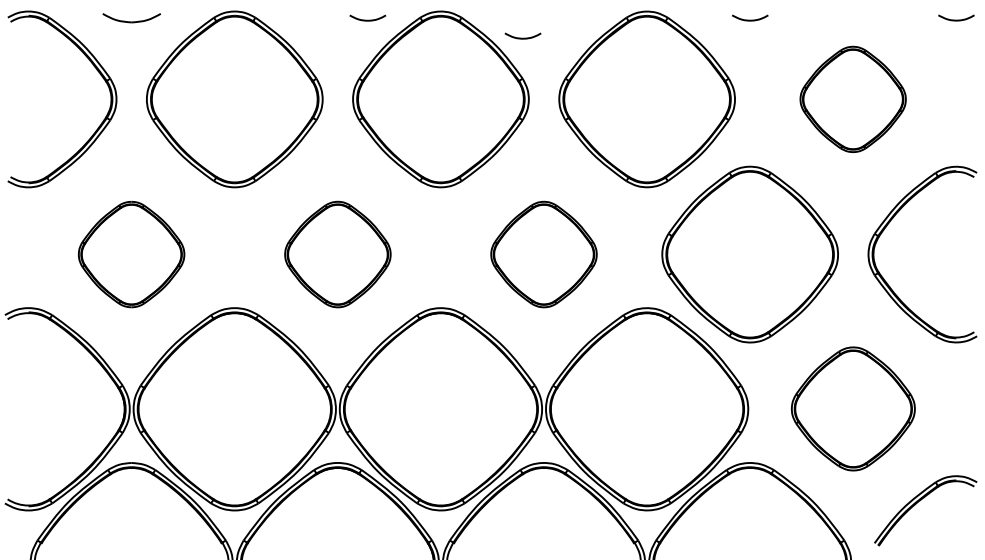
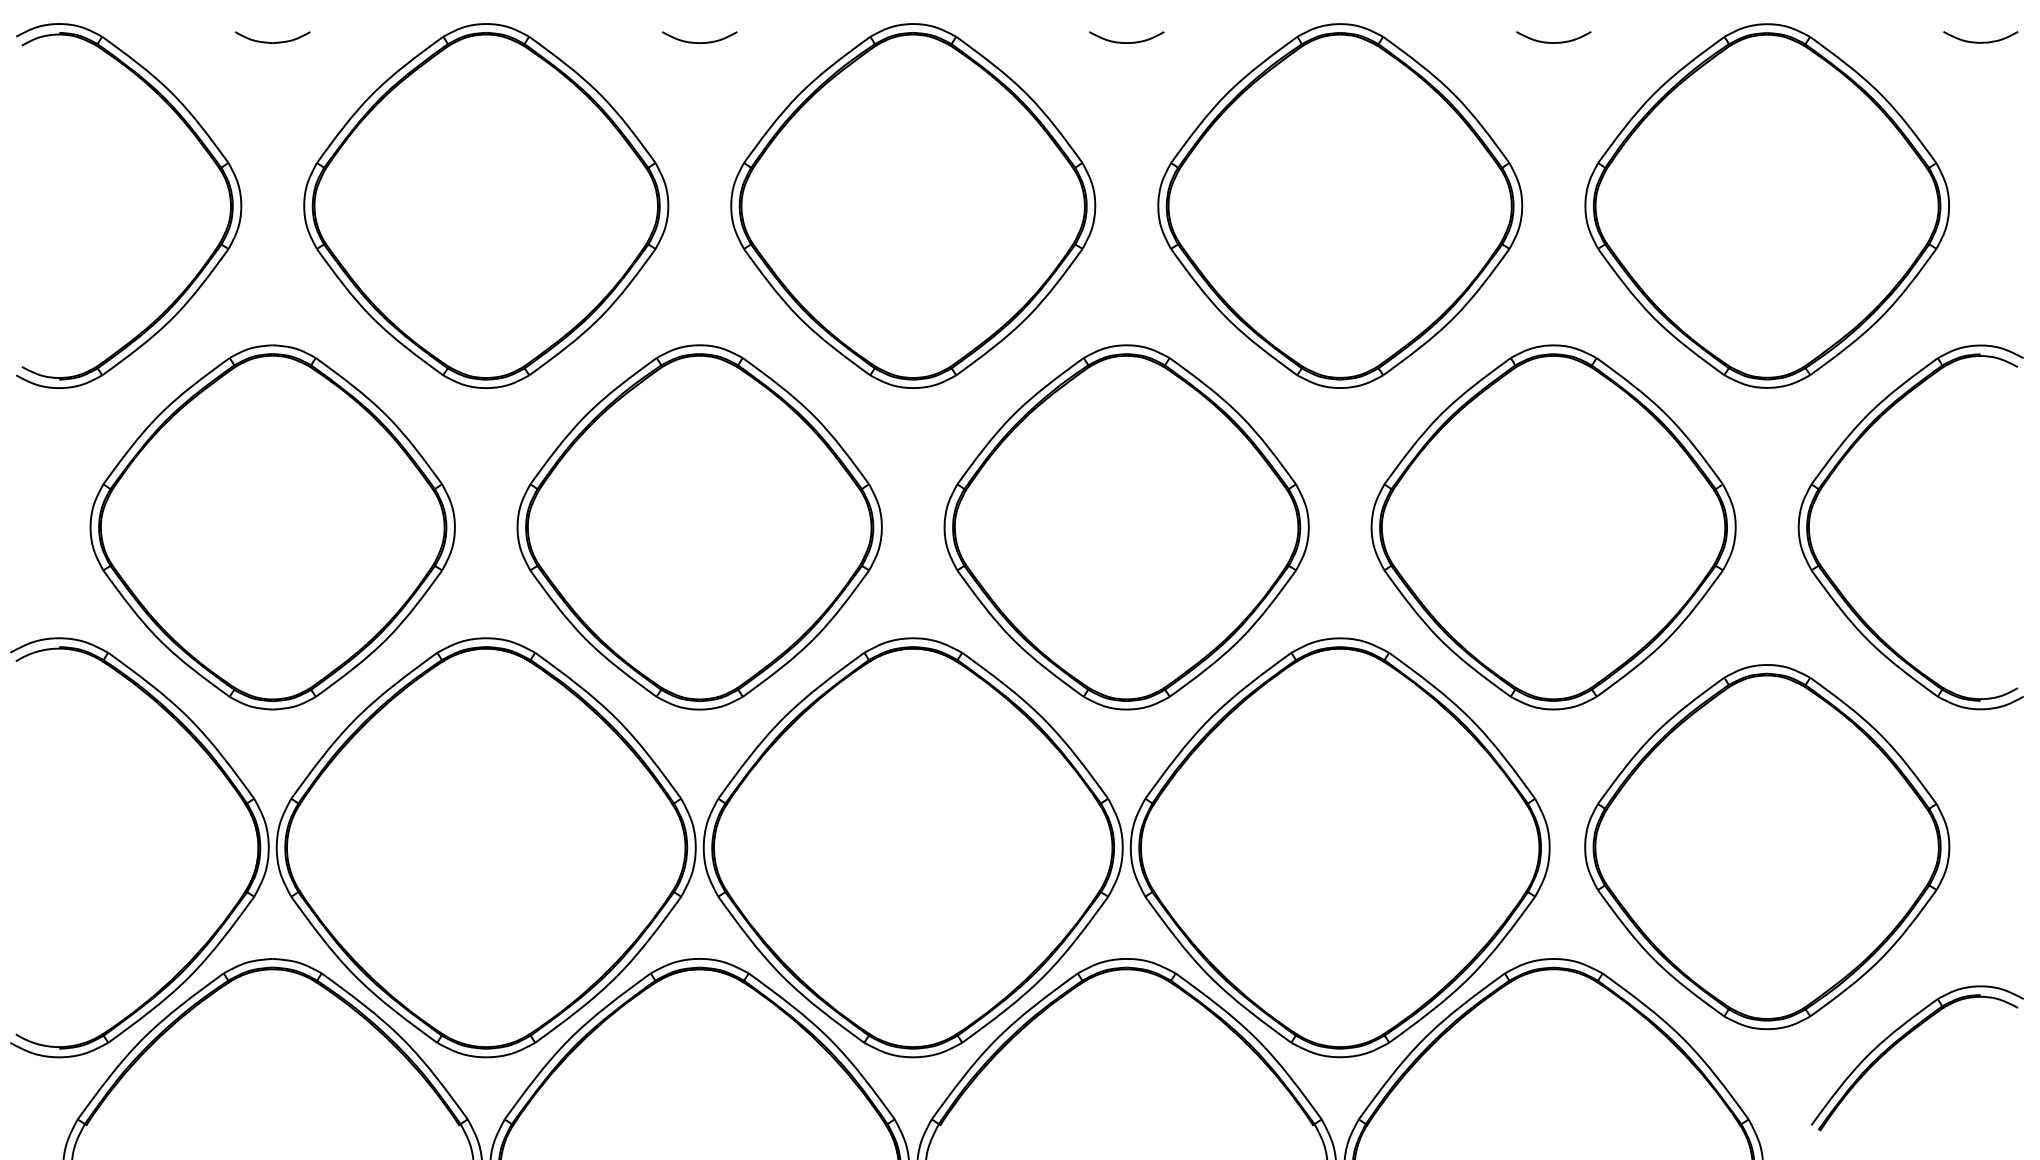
part: (131, 17) -> (272, 36), size x0.62
curve: (367, 19) -> (698, 40), moved
curve: (522, 37) -> (1125, 40), moved
part: (852, 99) -> (1765, 206), size x1.67
part: (131, 254) -> (272, 527), size x1.67
part: (337, 254) -> (698, 527), size x1.67
part: (543, 254) -> (1125, 527), size x1.67
part: (853, 408) -> (1767, 846), size x1.43

